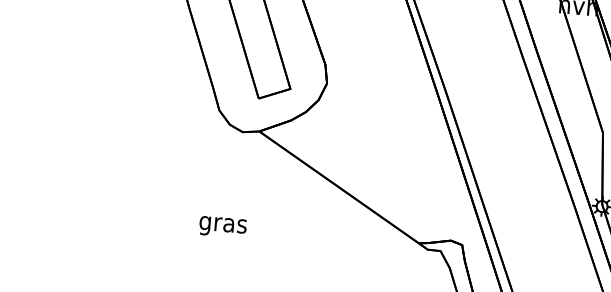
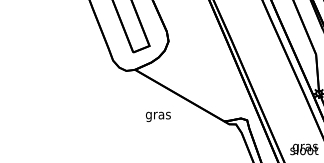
text: (223, 226) -> (158, 116), moved

